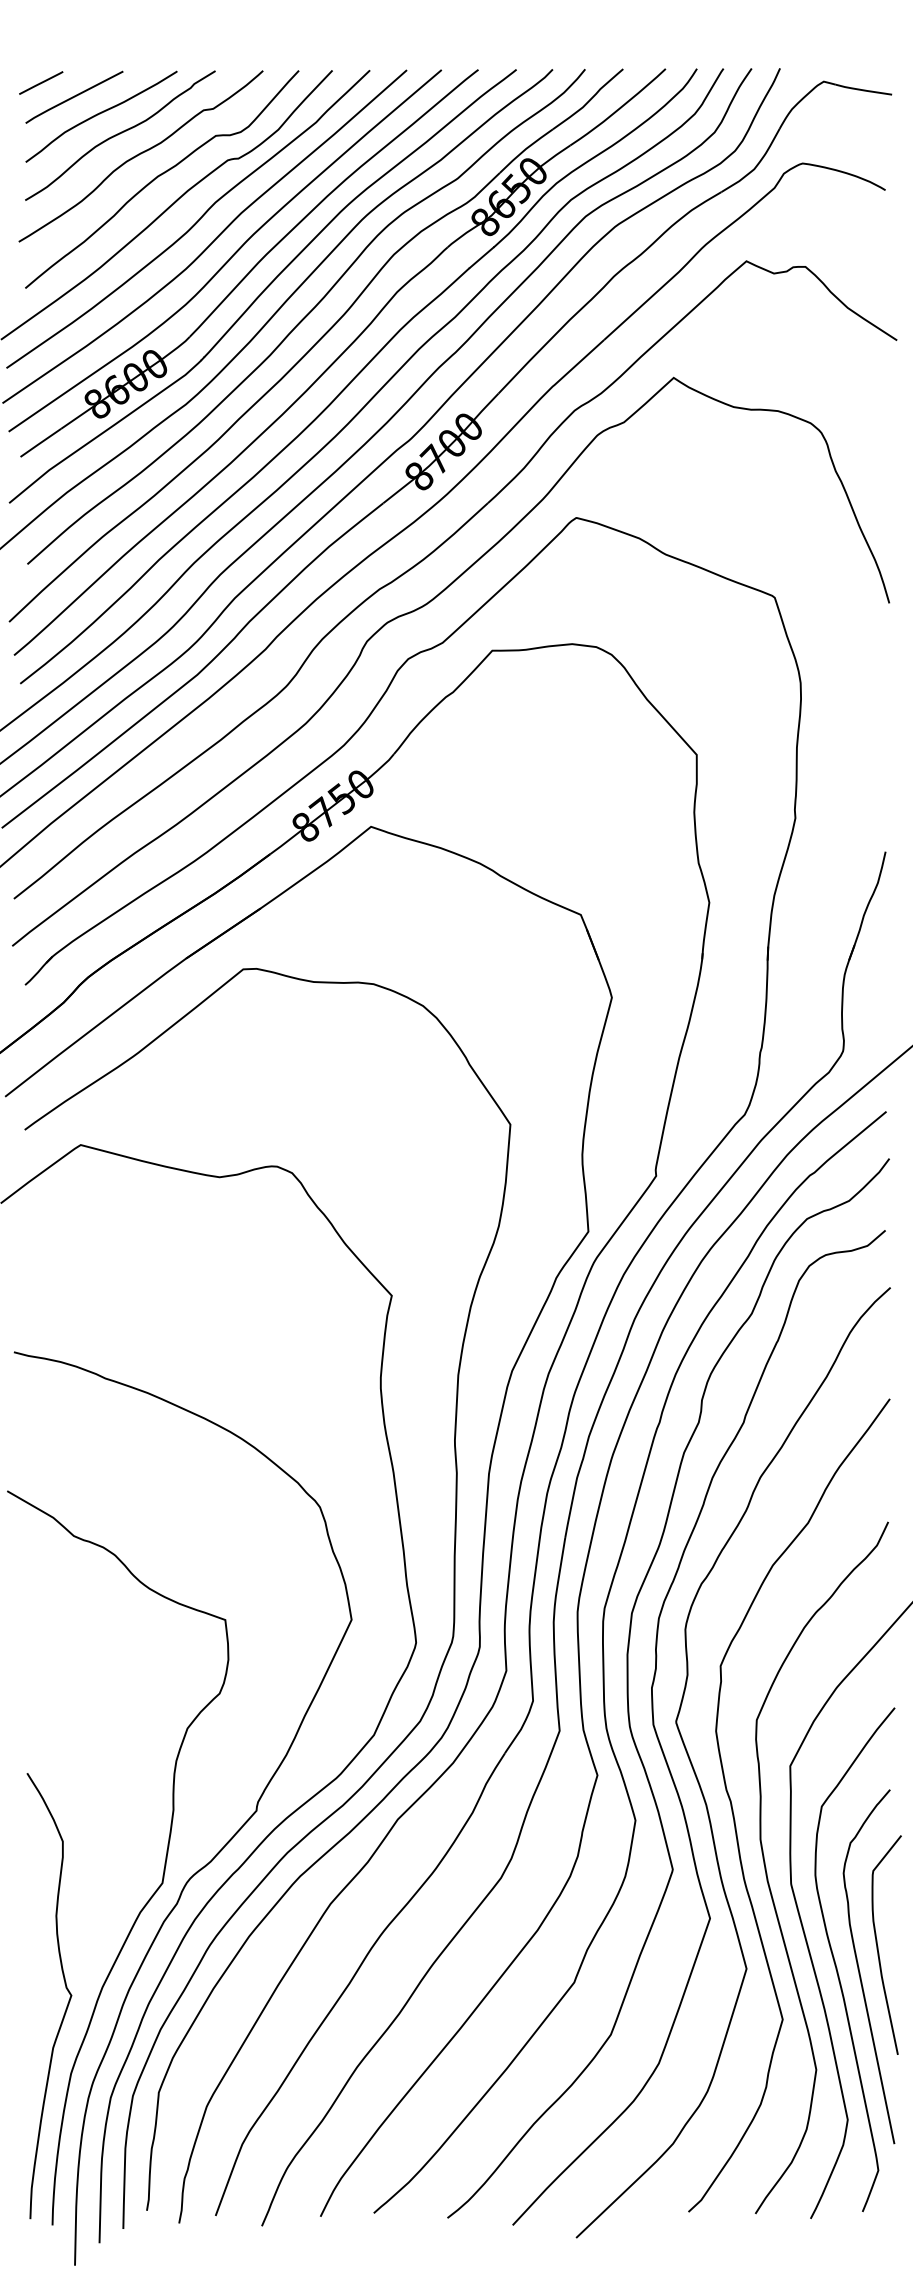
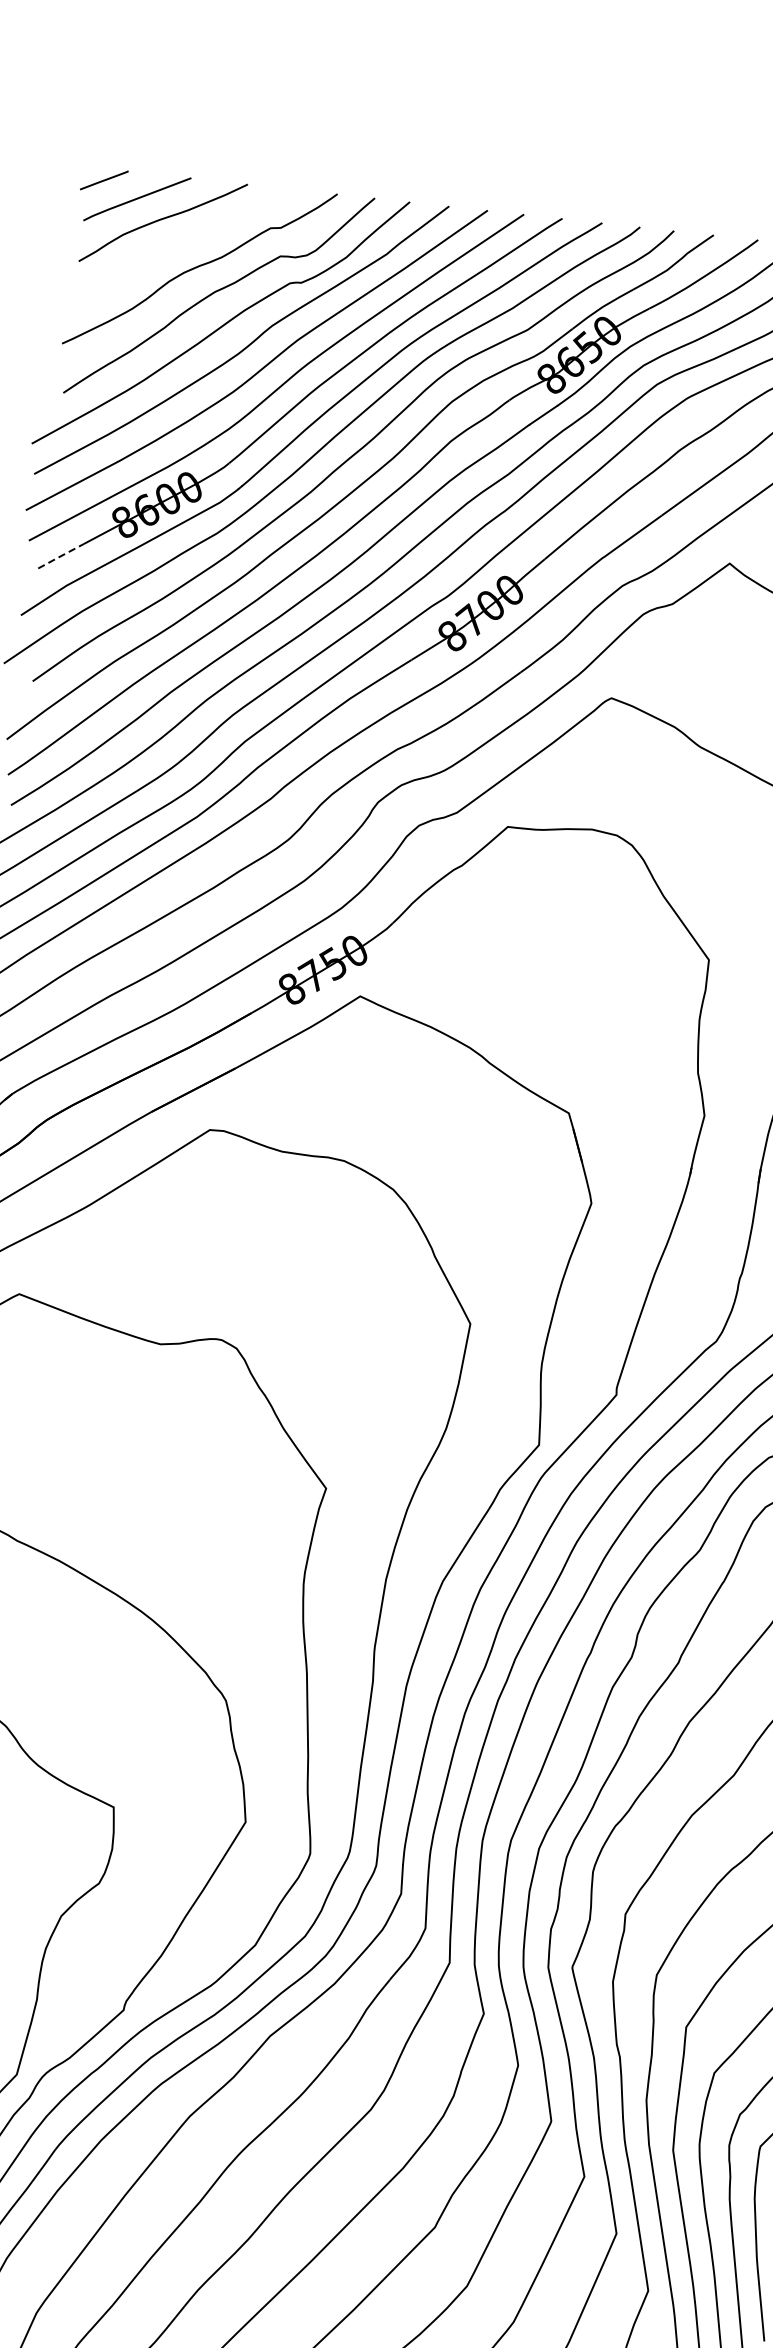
curve: (120, 134) -> (181, 243), removed
line: (40, 443) -> (60, 556), solid -> dashed

